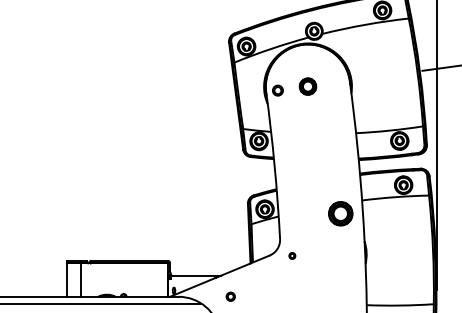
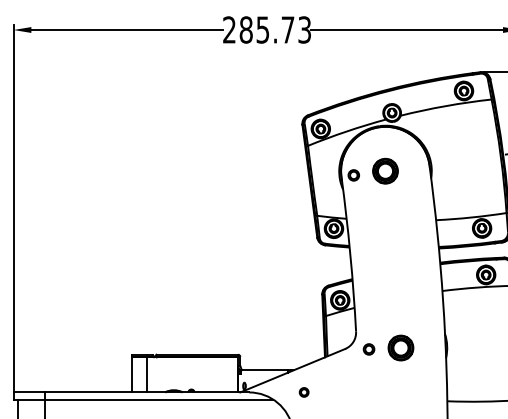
part: (308, 85) -> (385, 170), size x1.43
part: (340, 213) -> (400, 347), moved
part: (291, 256) -> (368, 349), size x1.67

